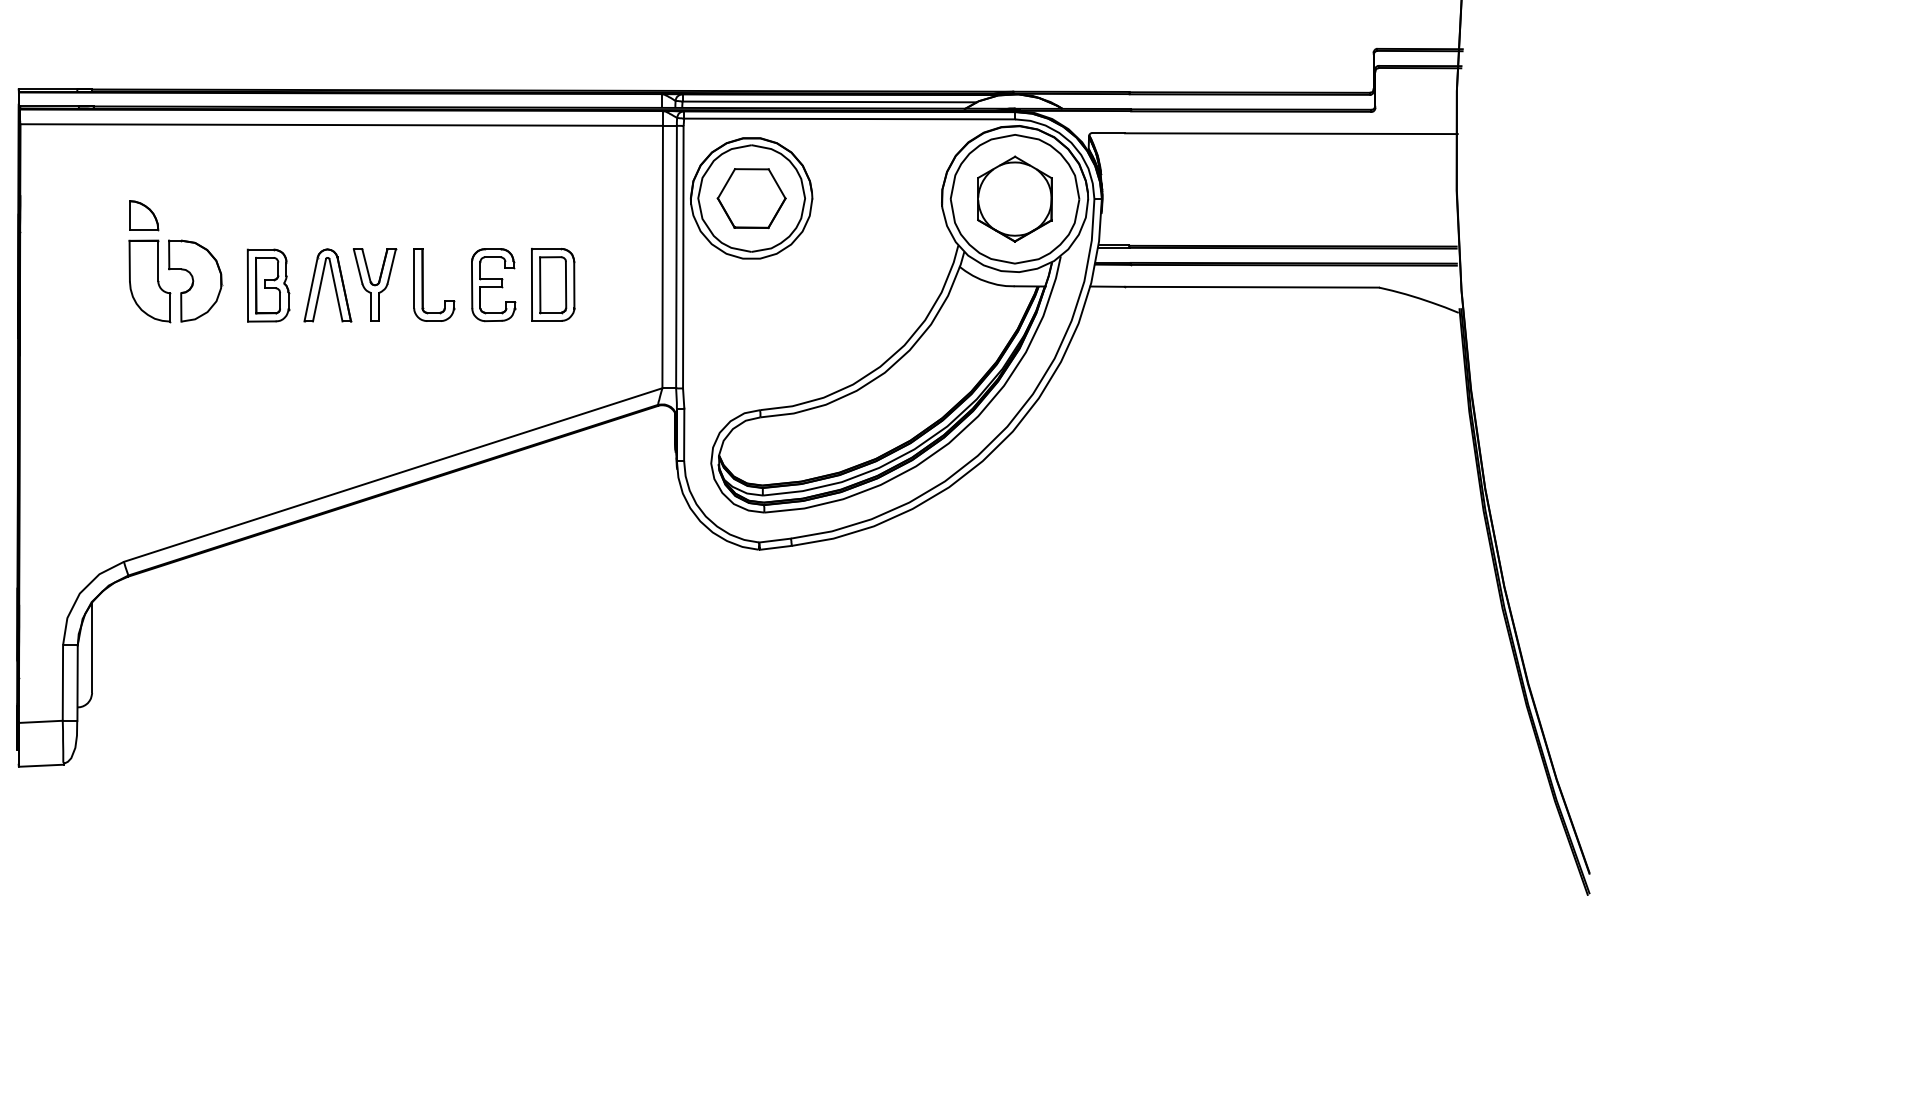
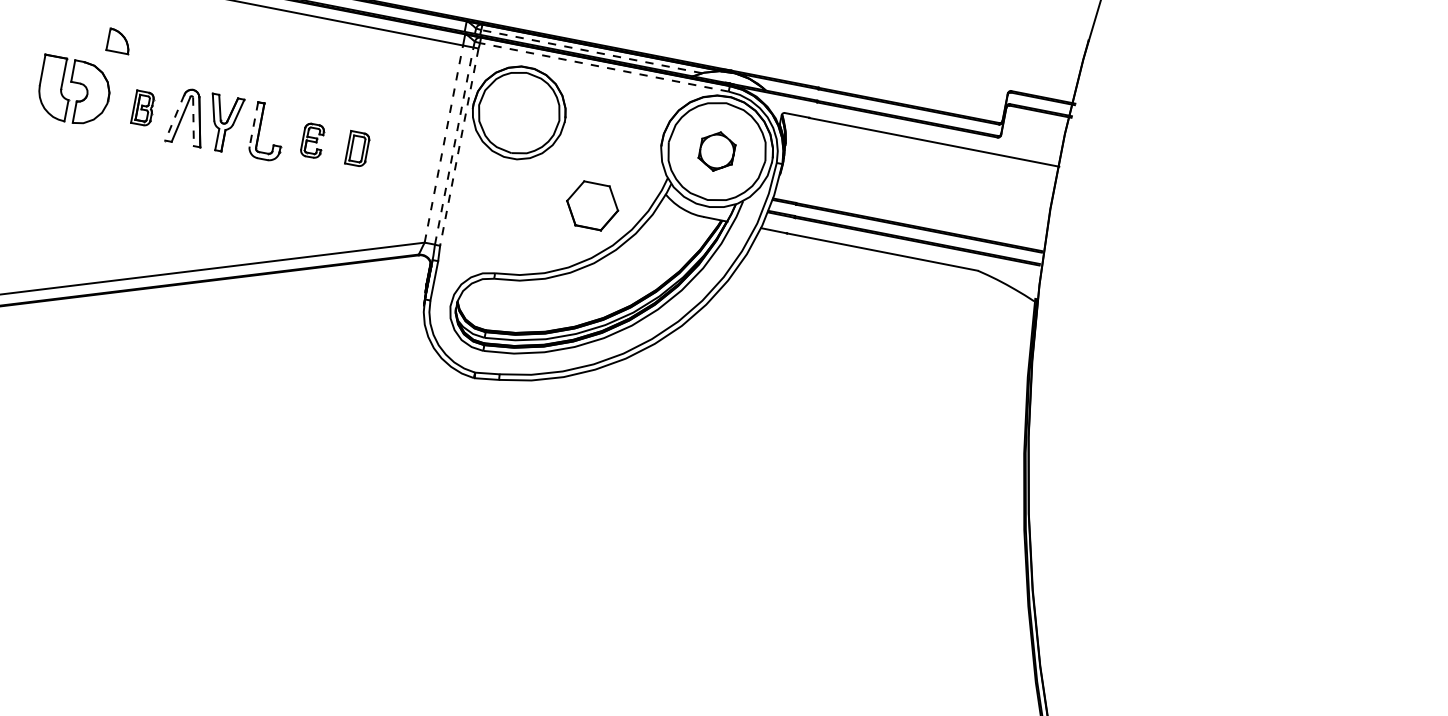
line: (829, 101) -> (591, 51), solid -> dashed
line: (849, 119) -> (604, 67), solid -> dashed
part: (751, 198) -> (592, 205), moved
part: (1014, 198) -> (716, 151), size x0.6
part: (144, 215) -> (119, 41), moved
line: (662, 256) -> (443, 143), solid -> dashed
line: (676, 256) -> (454, 145), solid -> dashed
line: (683, 257) -> (459, 147), solid -> dashed
line: (414, 279) -> (254, 125), solid -> dashed
part: (553, 284) -> (357, 148), size x0.6
part: (268, 285) -> (143, 108), size x0.6
part: (493, 285) -> (312, 140), size x0.6
line: (311, 289) -> (175, 117), solid -> dashed
line: (336, 290) -> (193, 122), solid -> dashed

